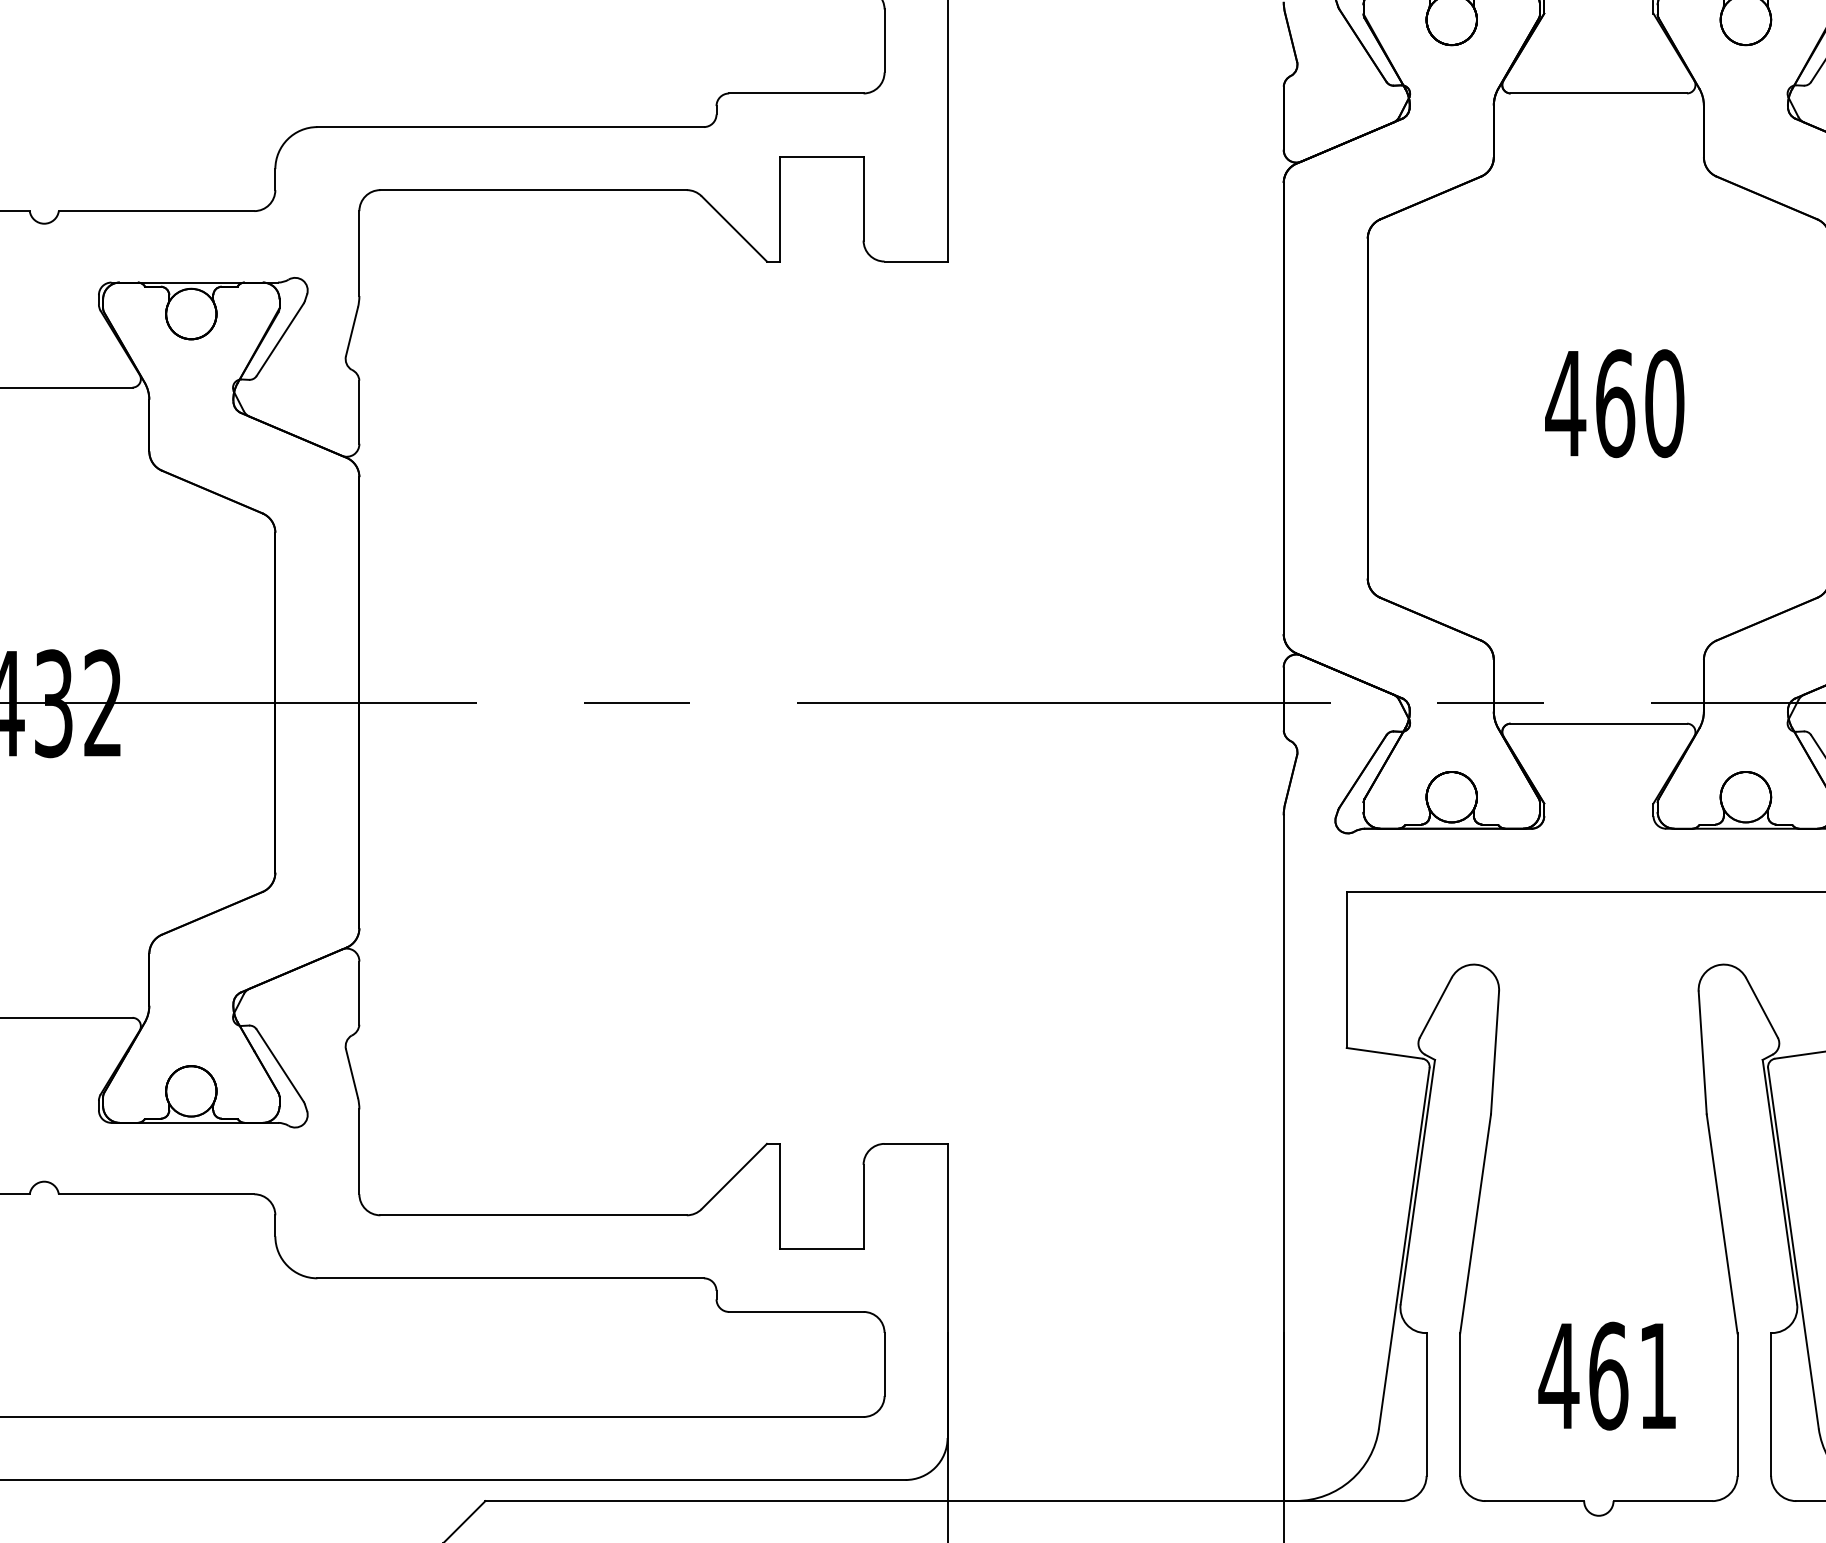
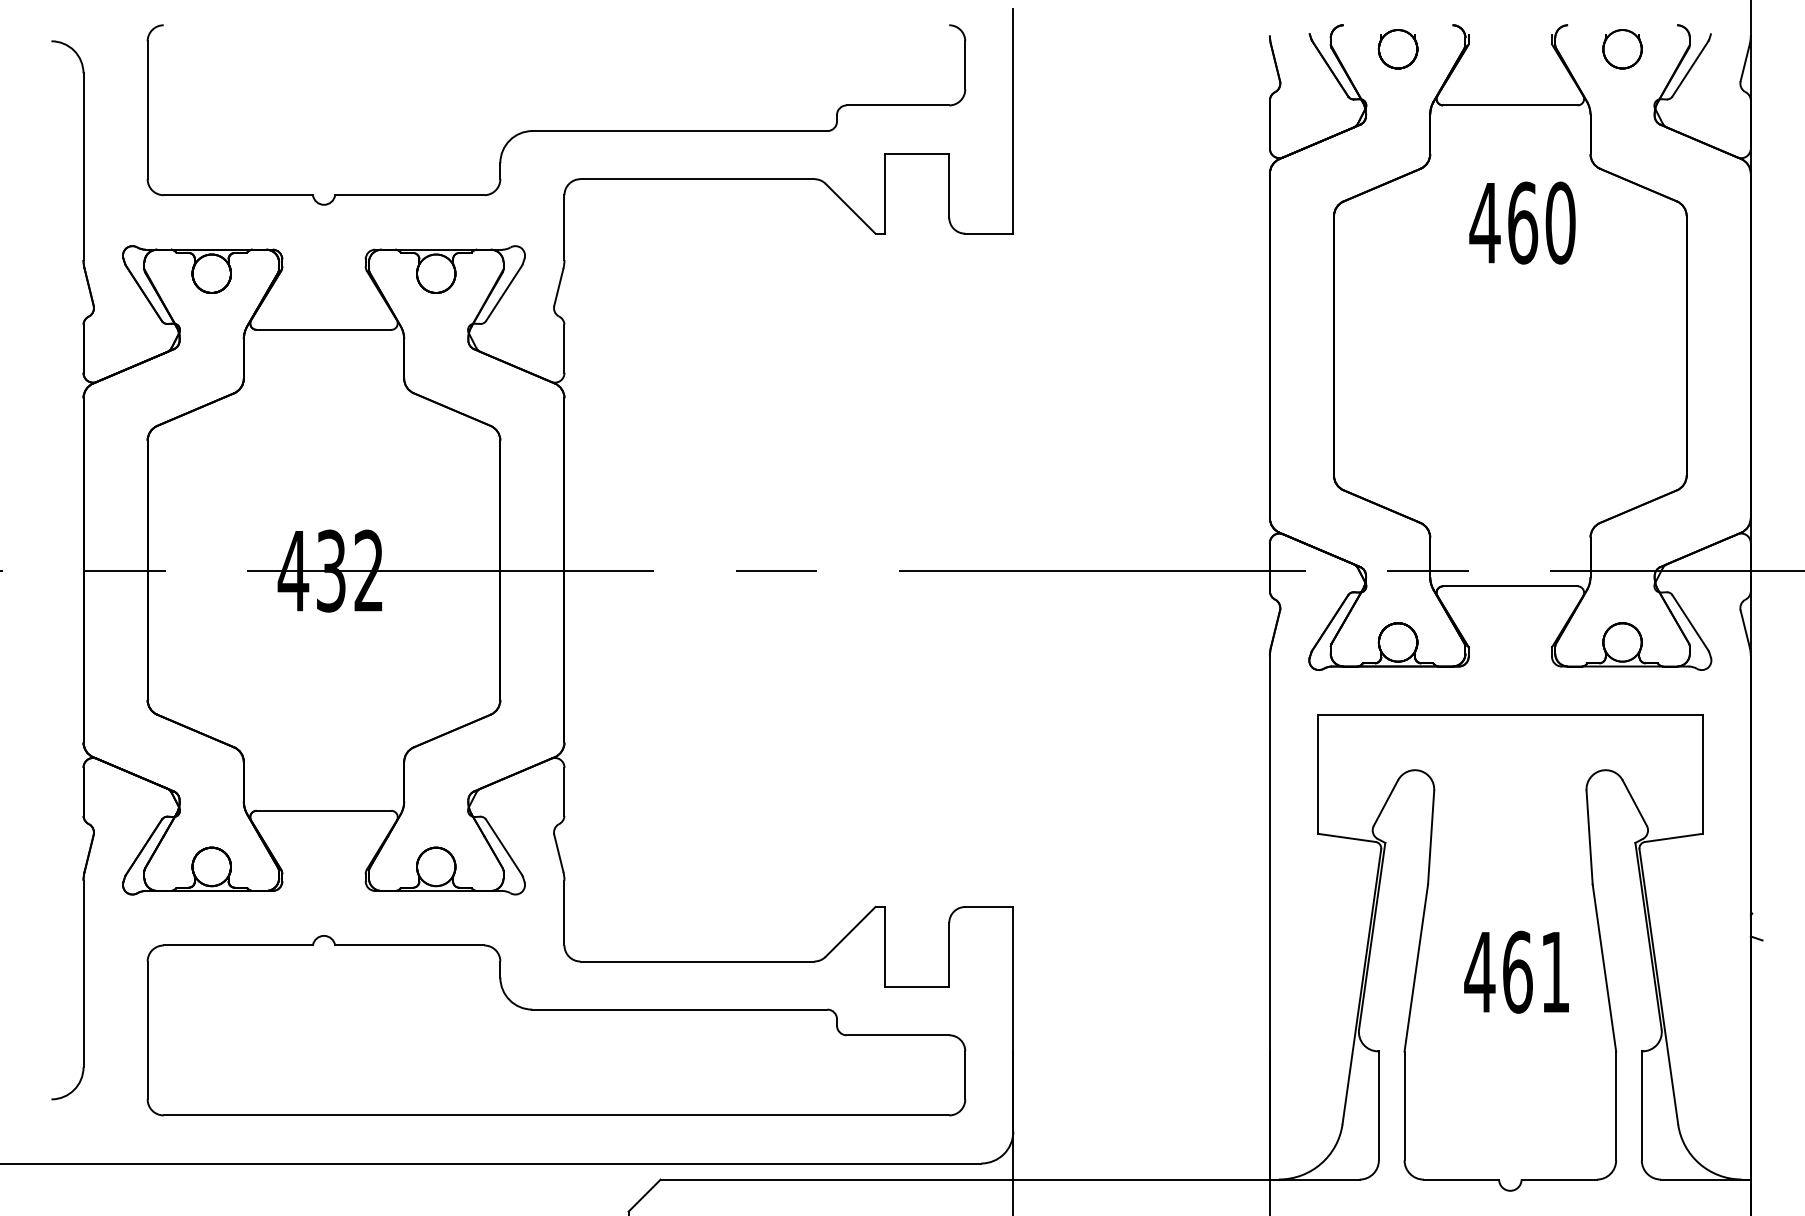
text: (1614, 402) -> (1522, 222), moved
text: (1606, 1375) -> (1516, 971), moved

